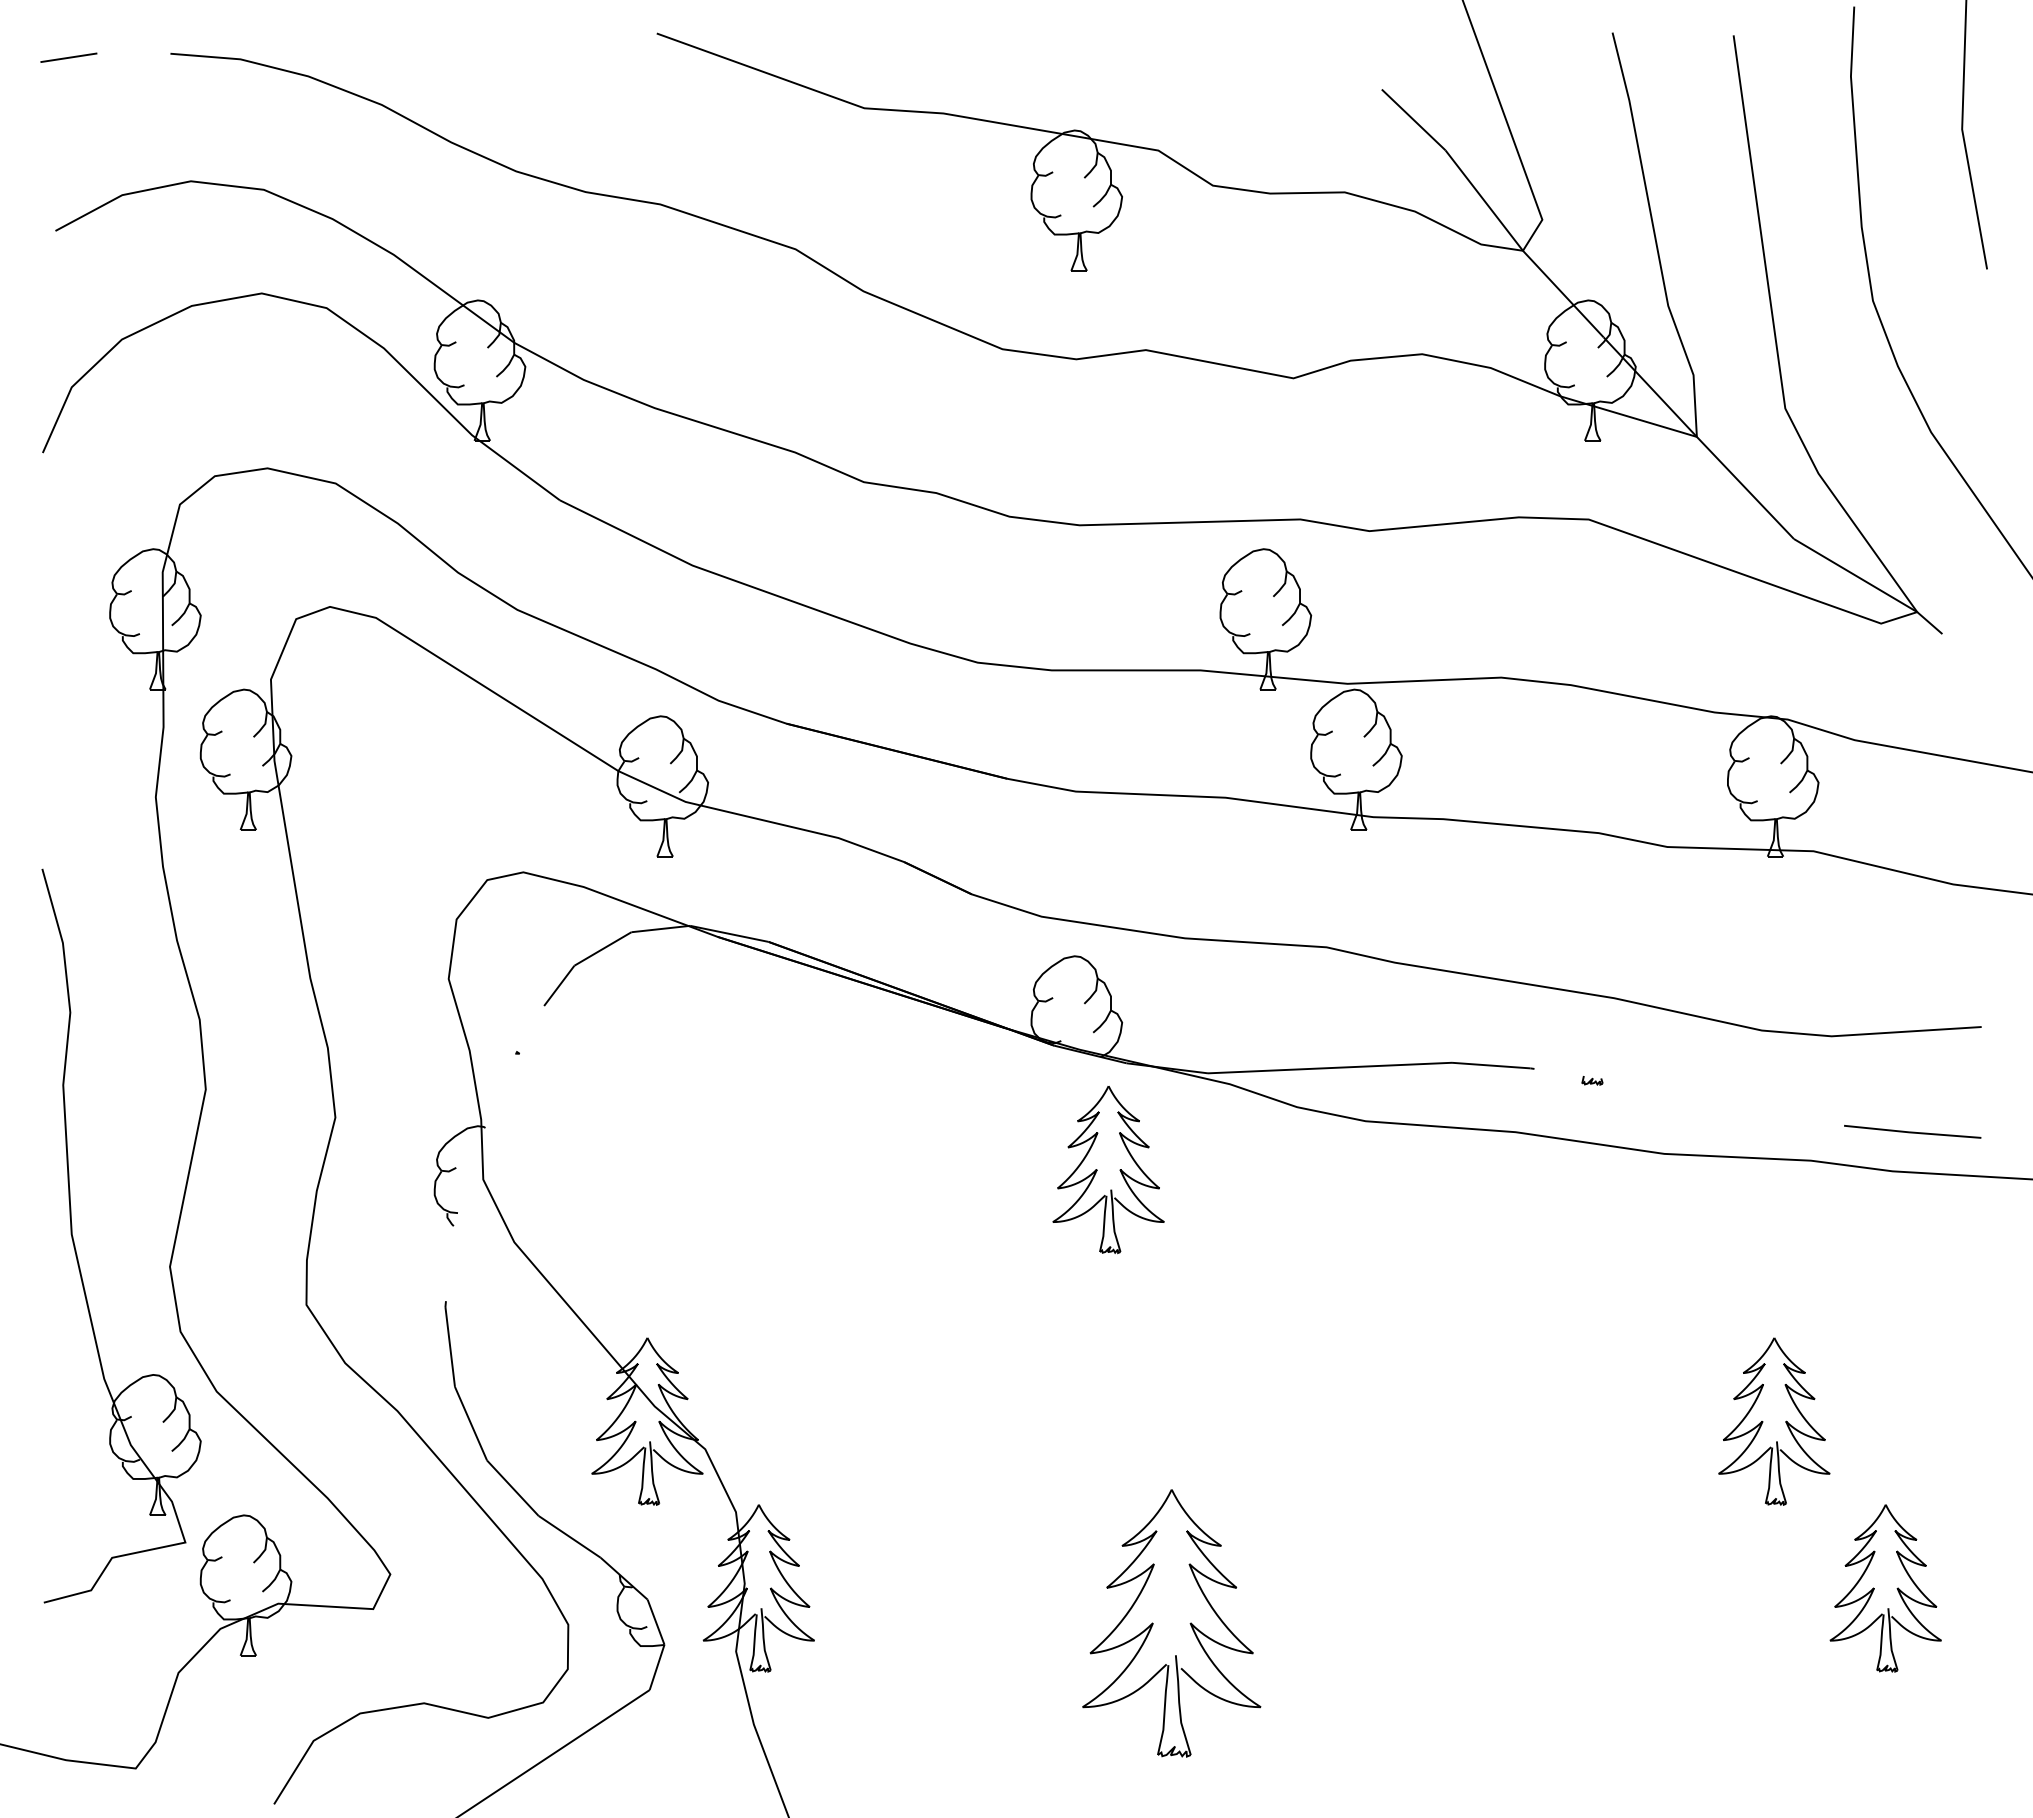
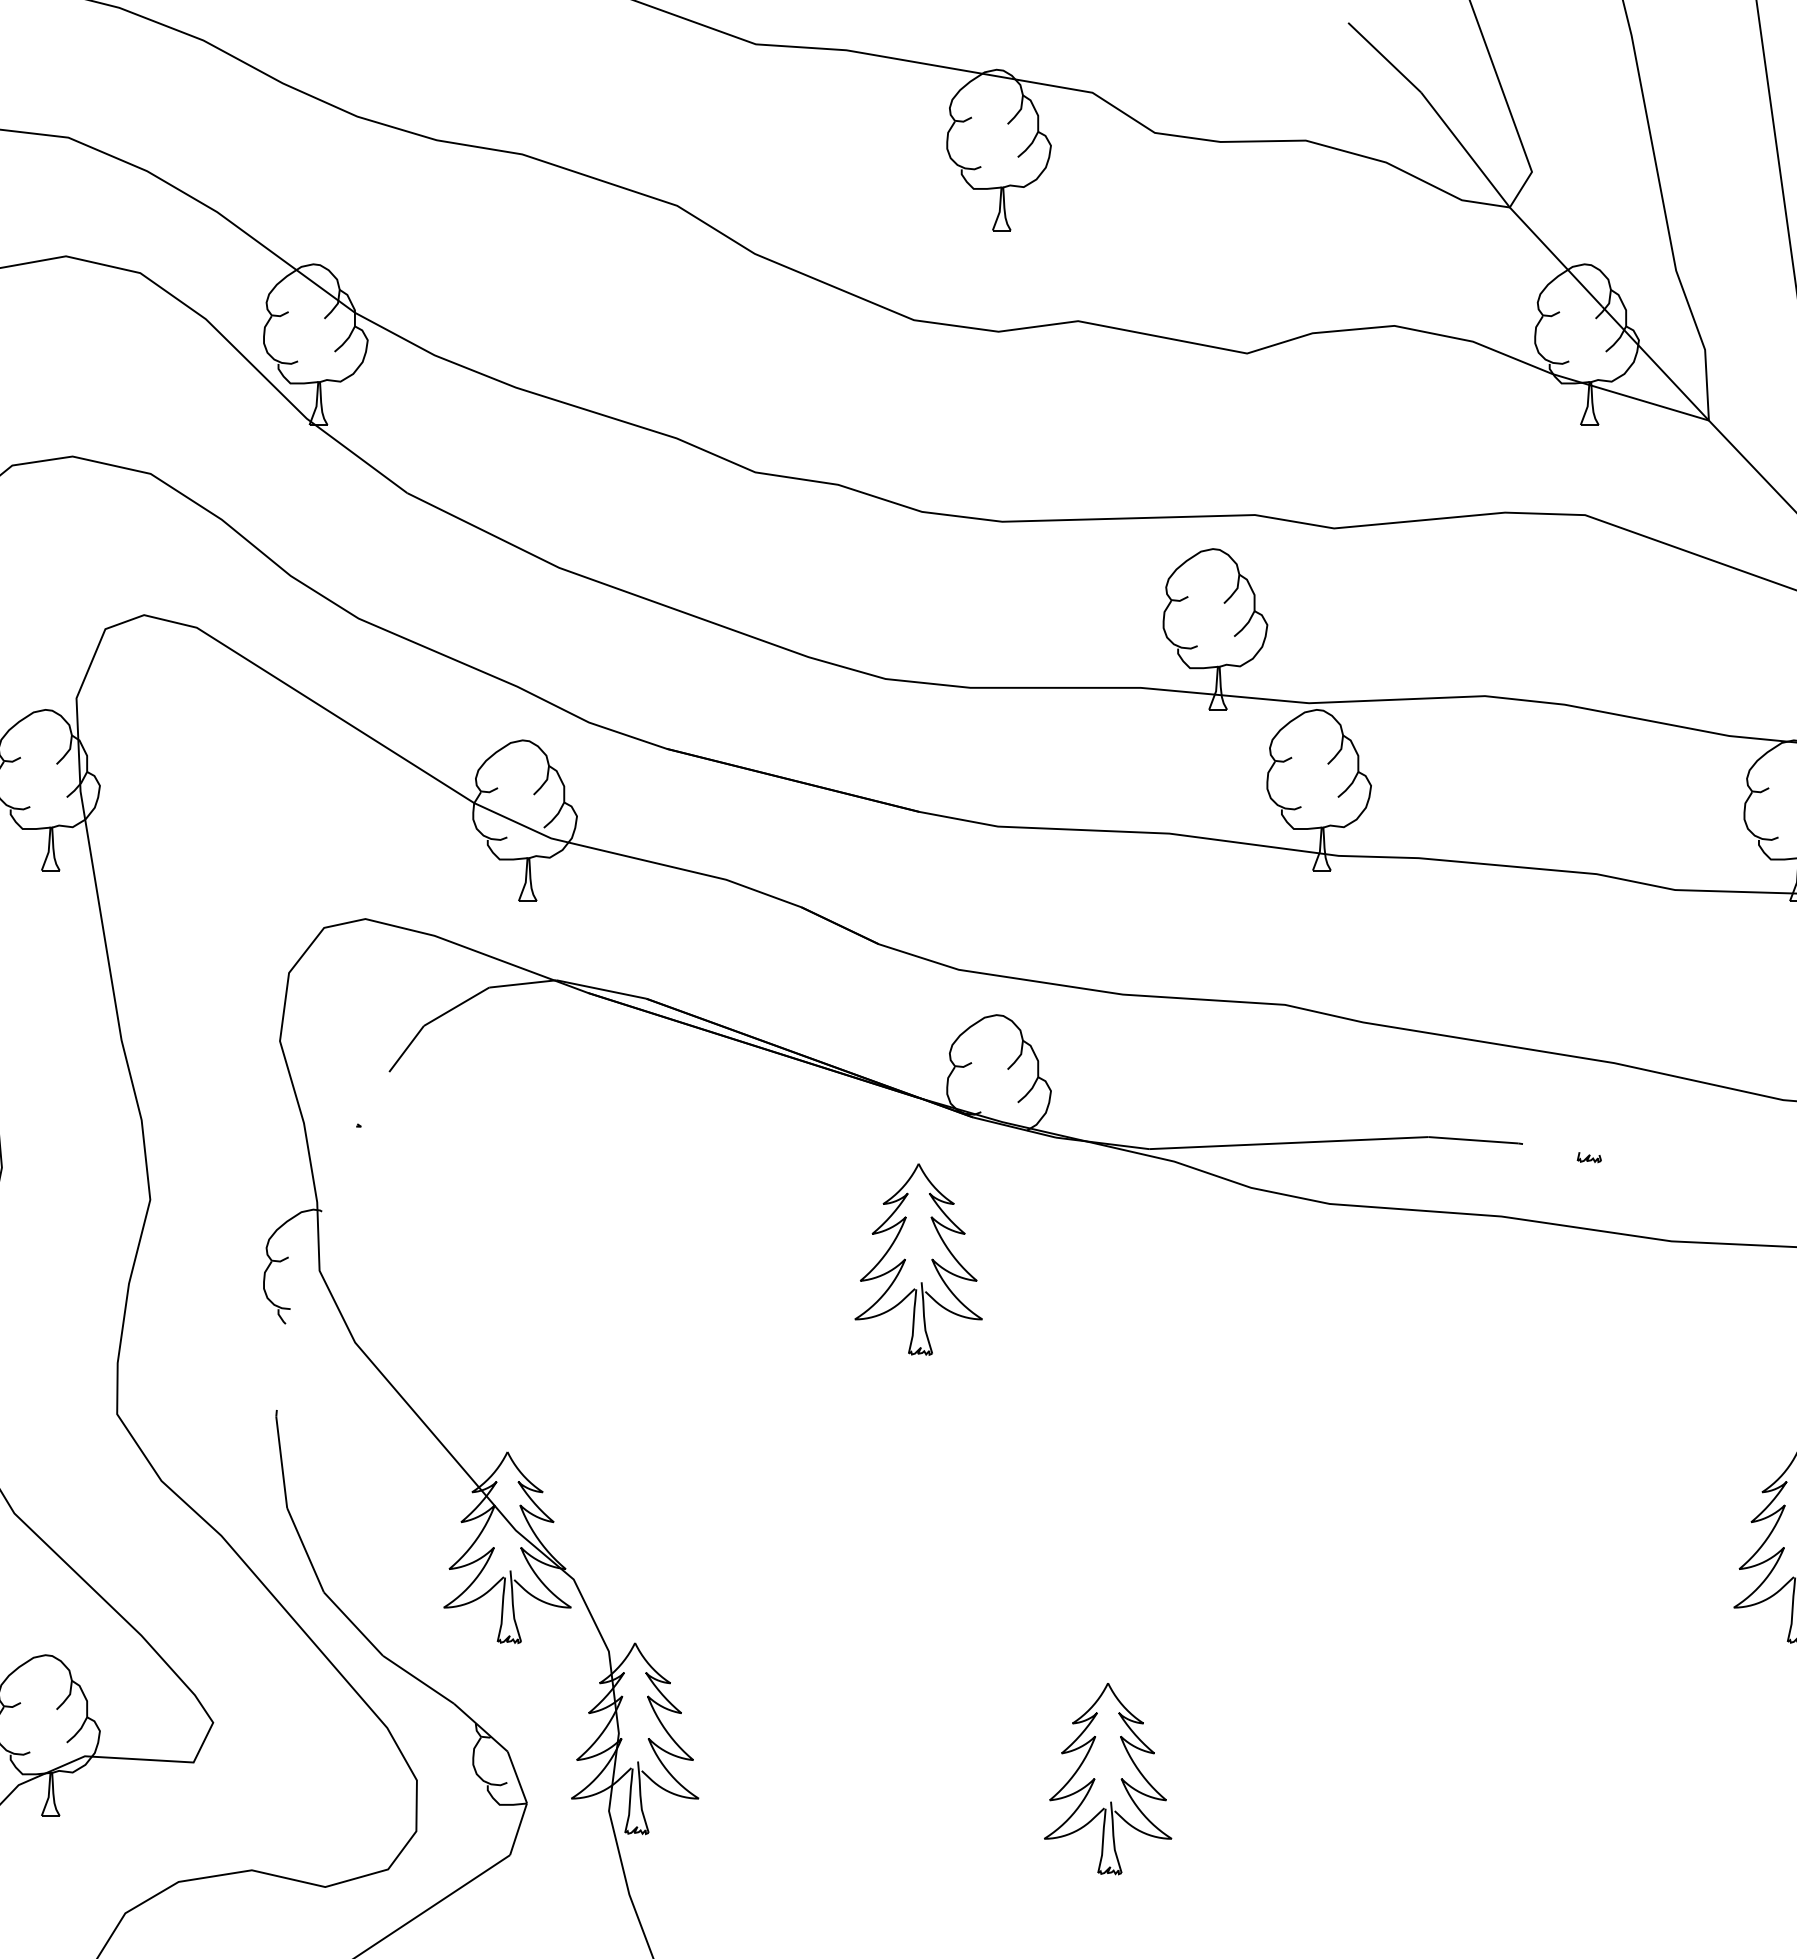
part: (1097, 1170) -> (905, 1260), moved
part: (1172, 1623) -> (1108, 1778), size x0.62

